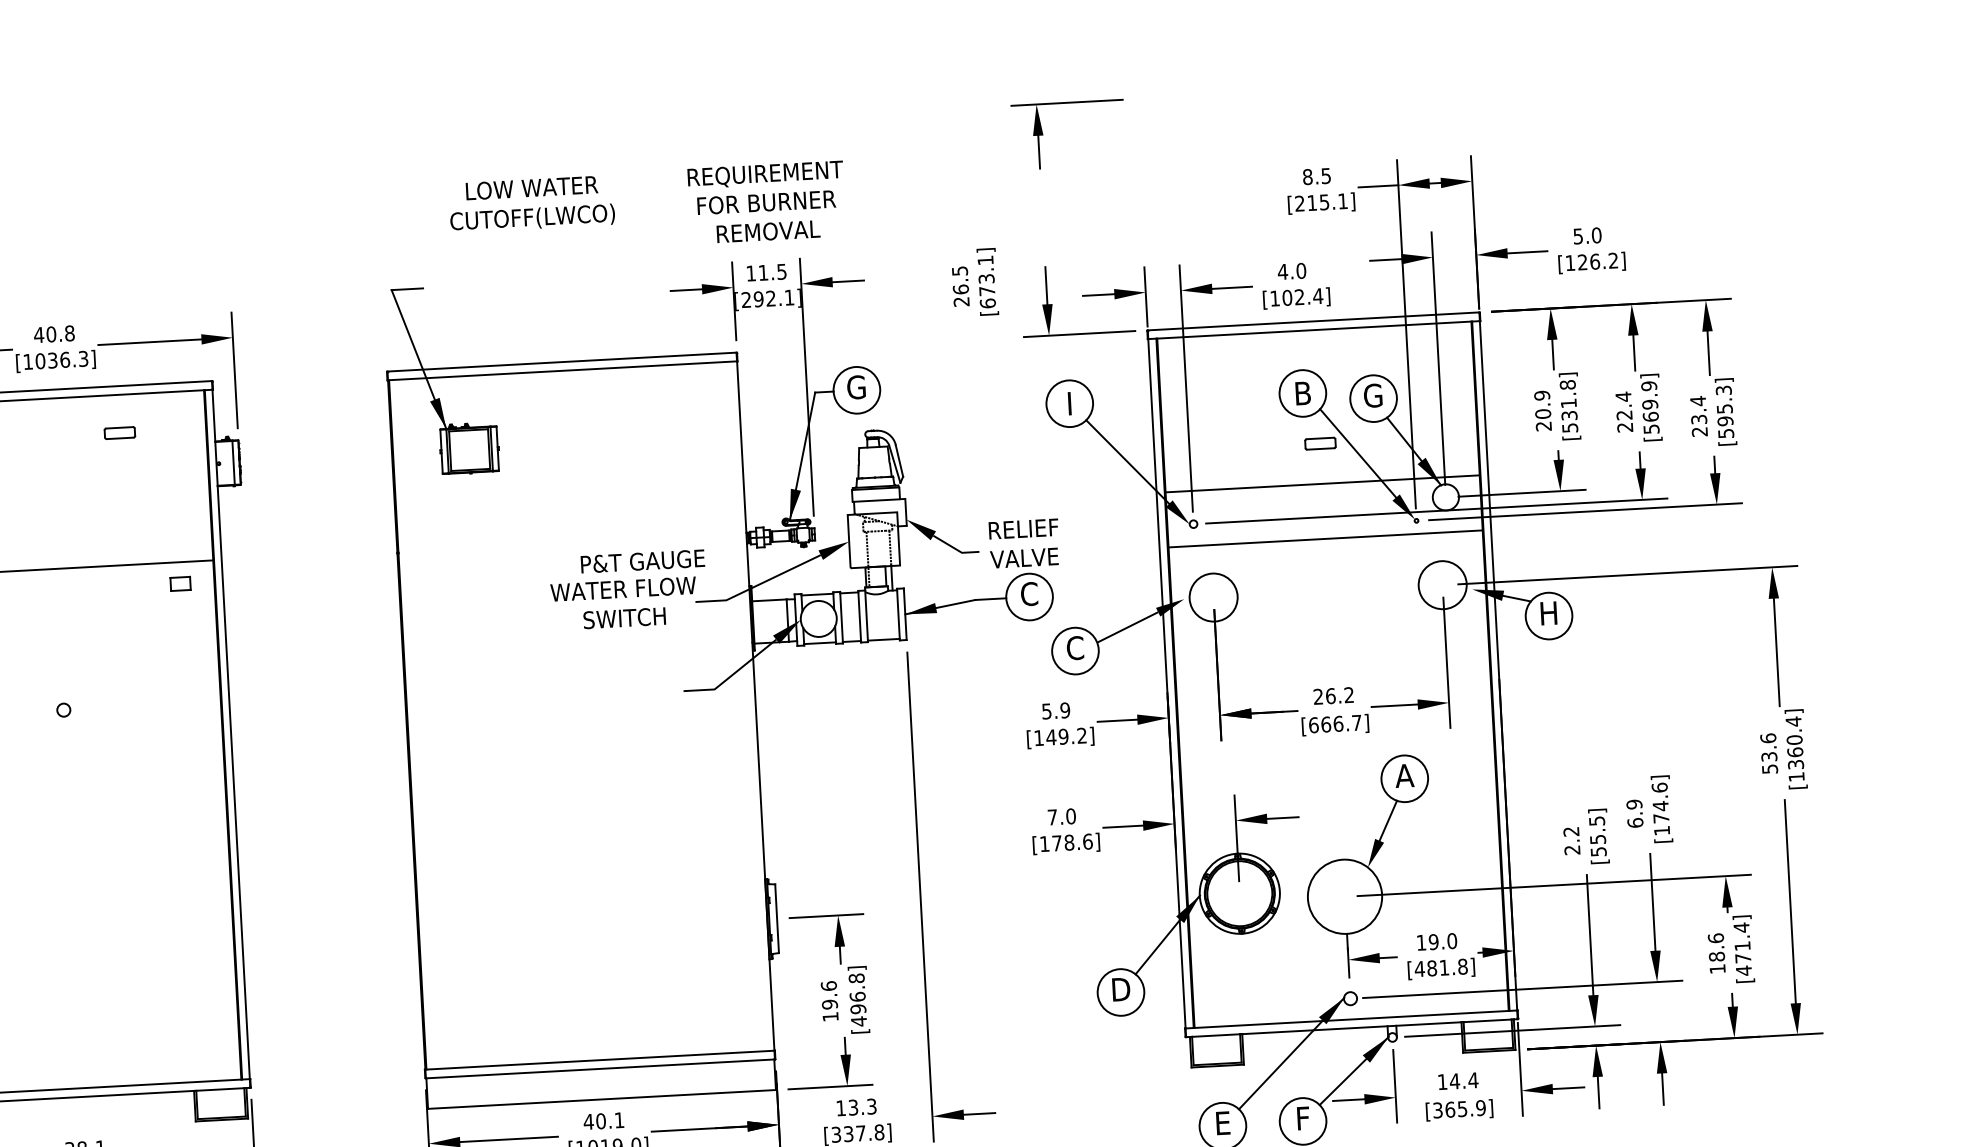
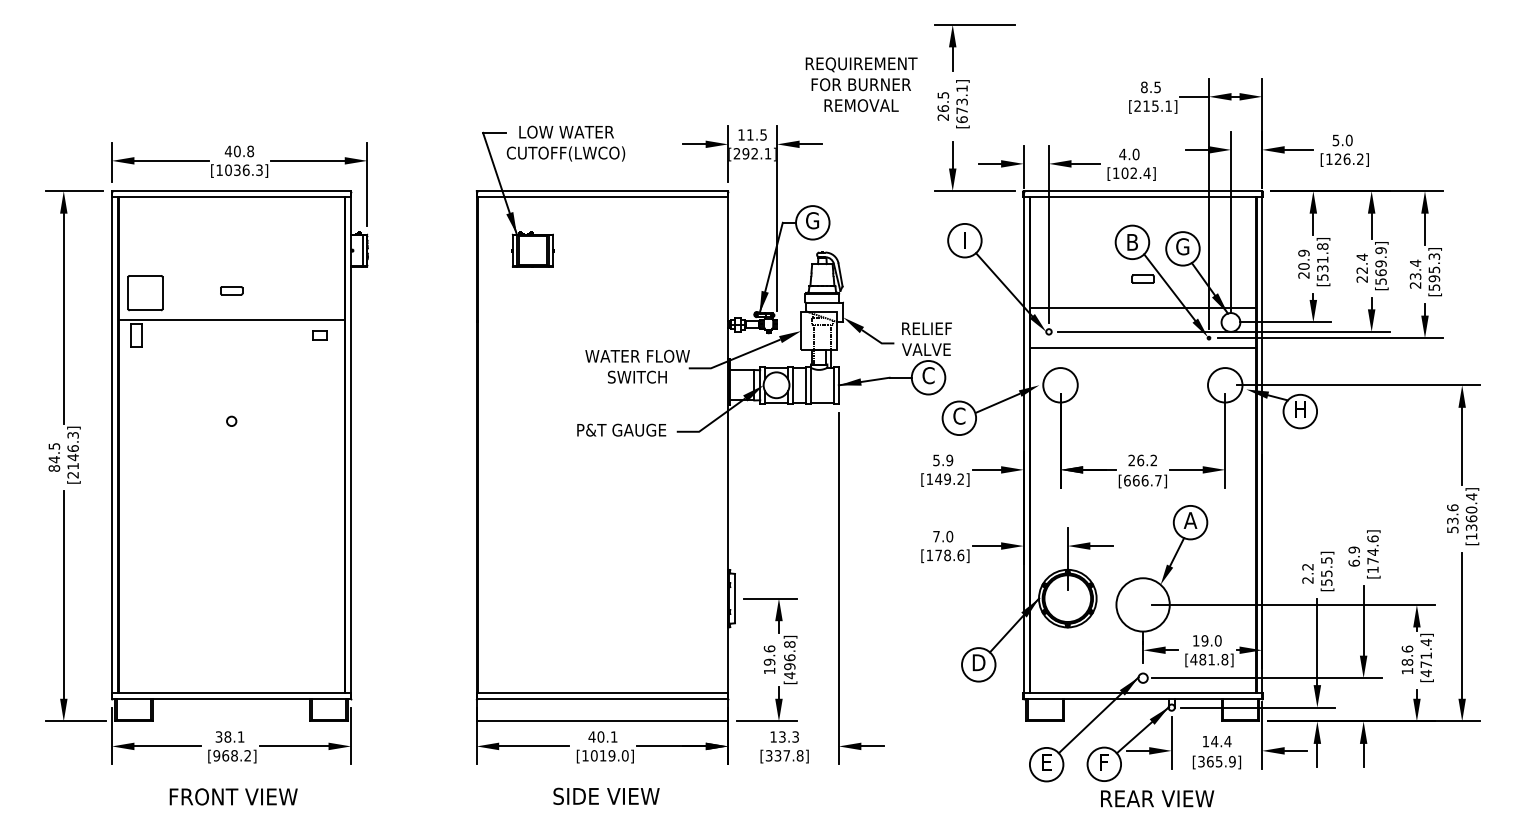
text: (766, 202) -> (861, 84), moved
text: (531, 203) -> (565, 143), moved
text: (974, 283) -> (953, 104), moved
part: (119, 432) -> (231, 290), moved
text: (642, 560) -> (621, 429), moved

